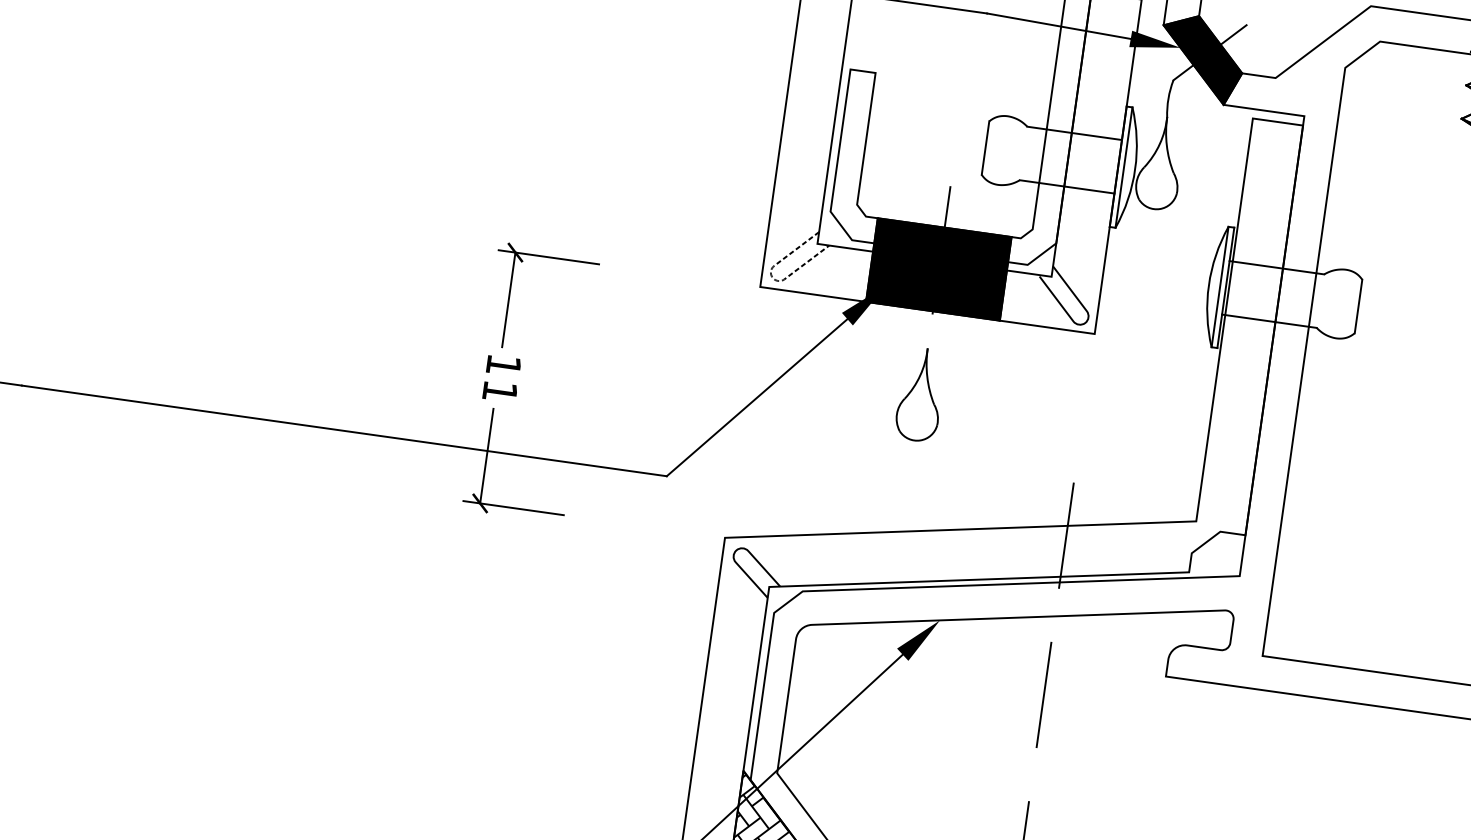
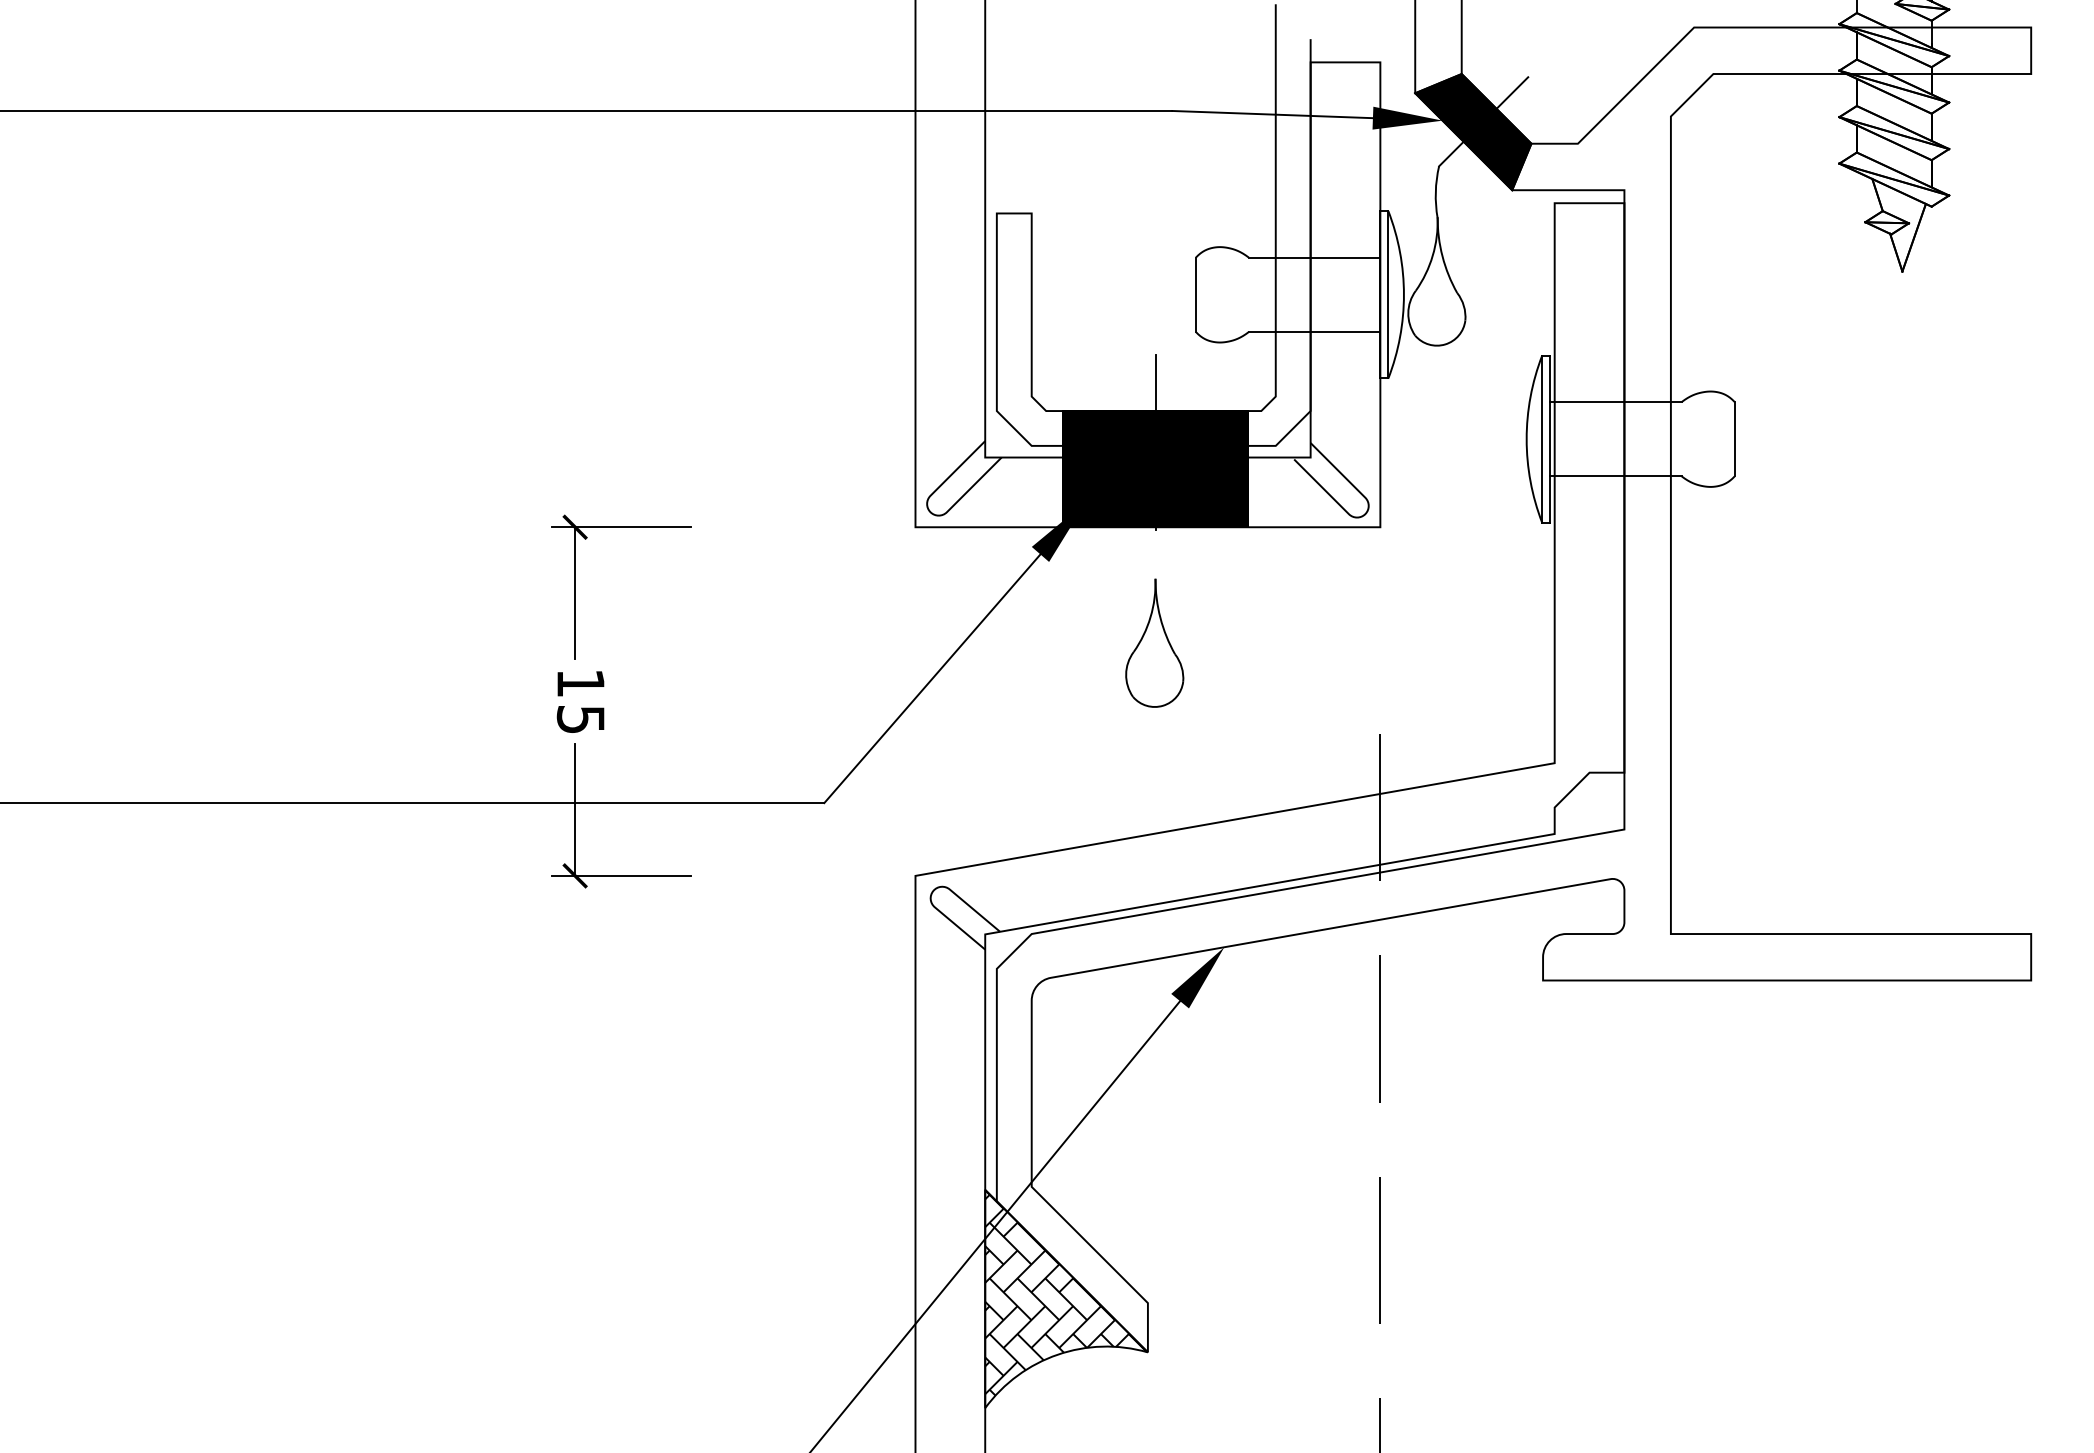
line: (772, 277) -> (930, 512), dashed -> solid
text: (499, 391) -> (580, 719), 11 -> 15

